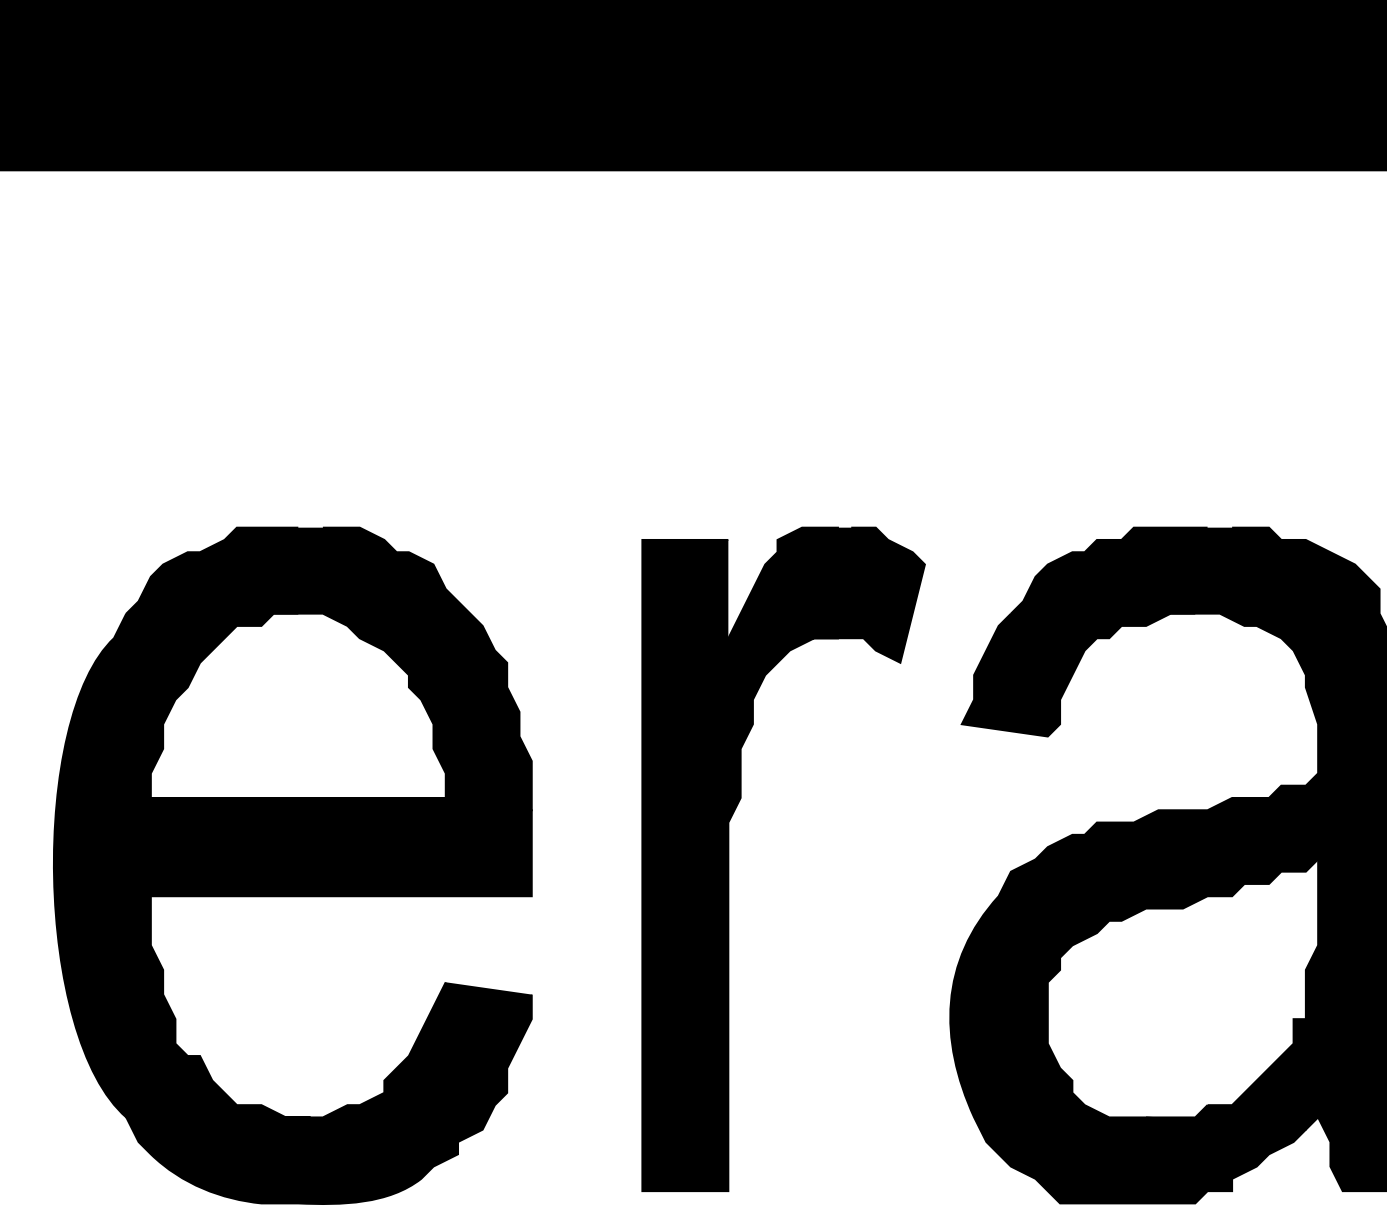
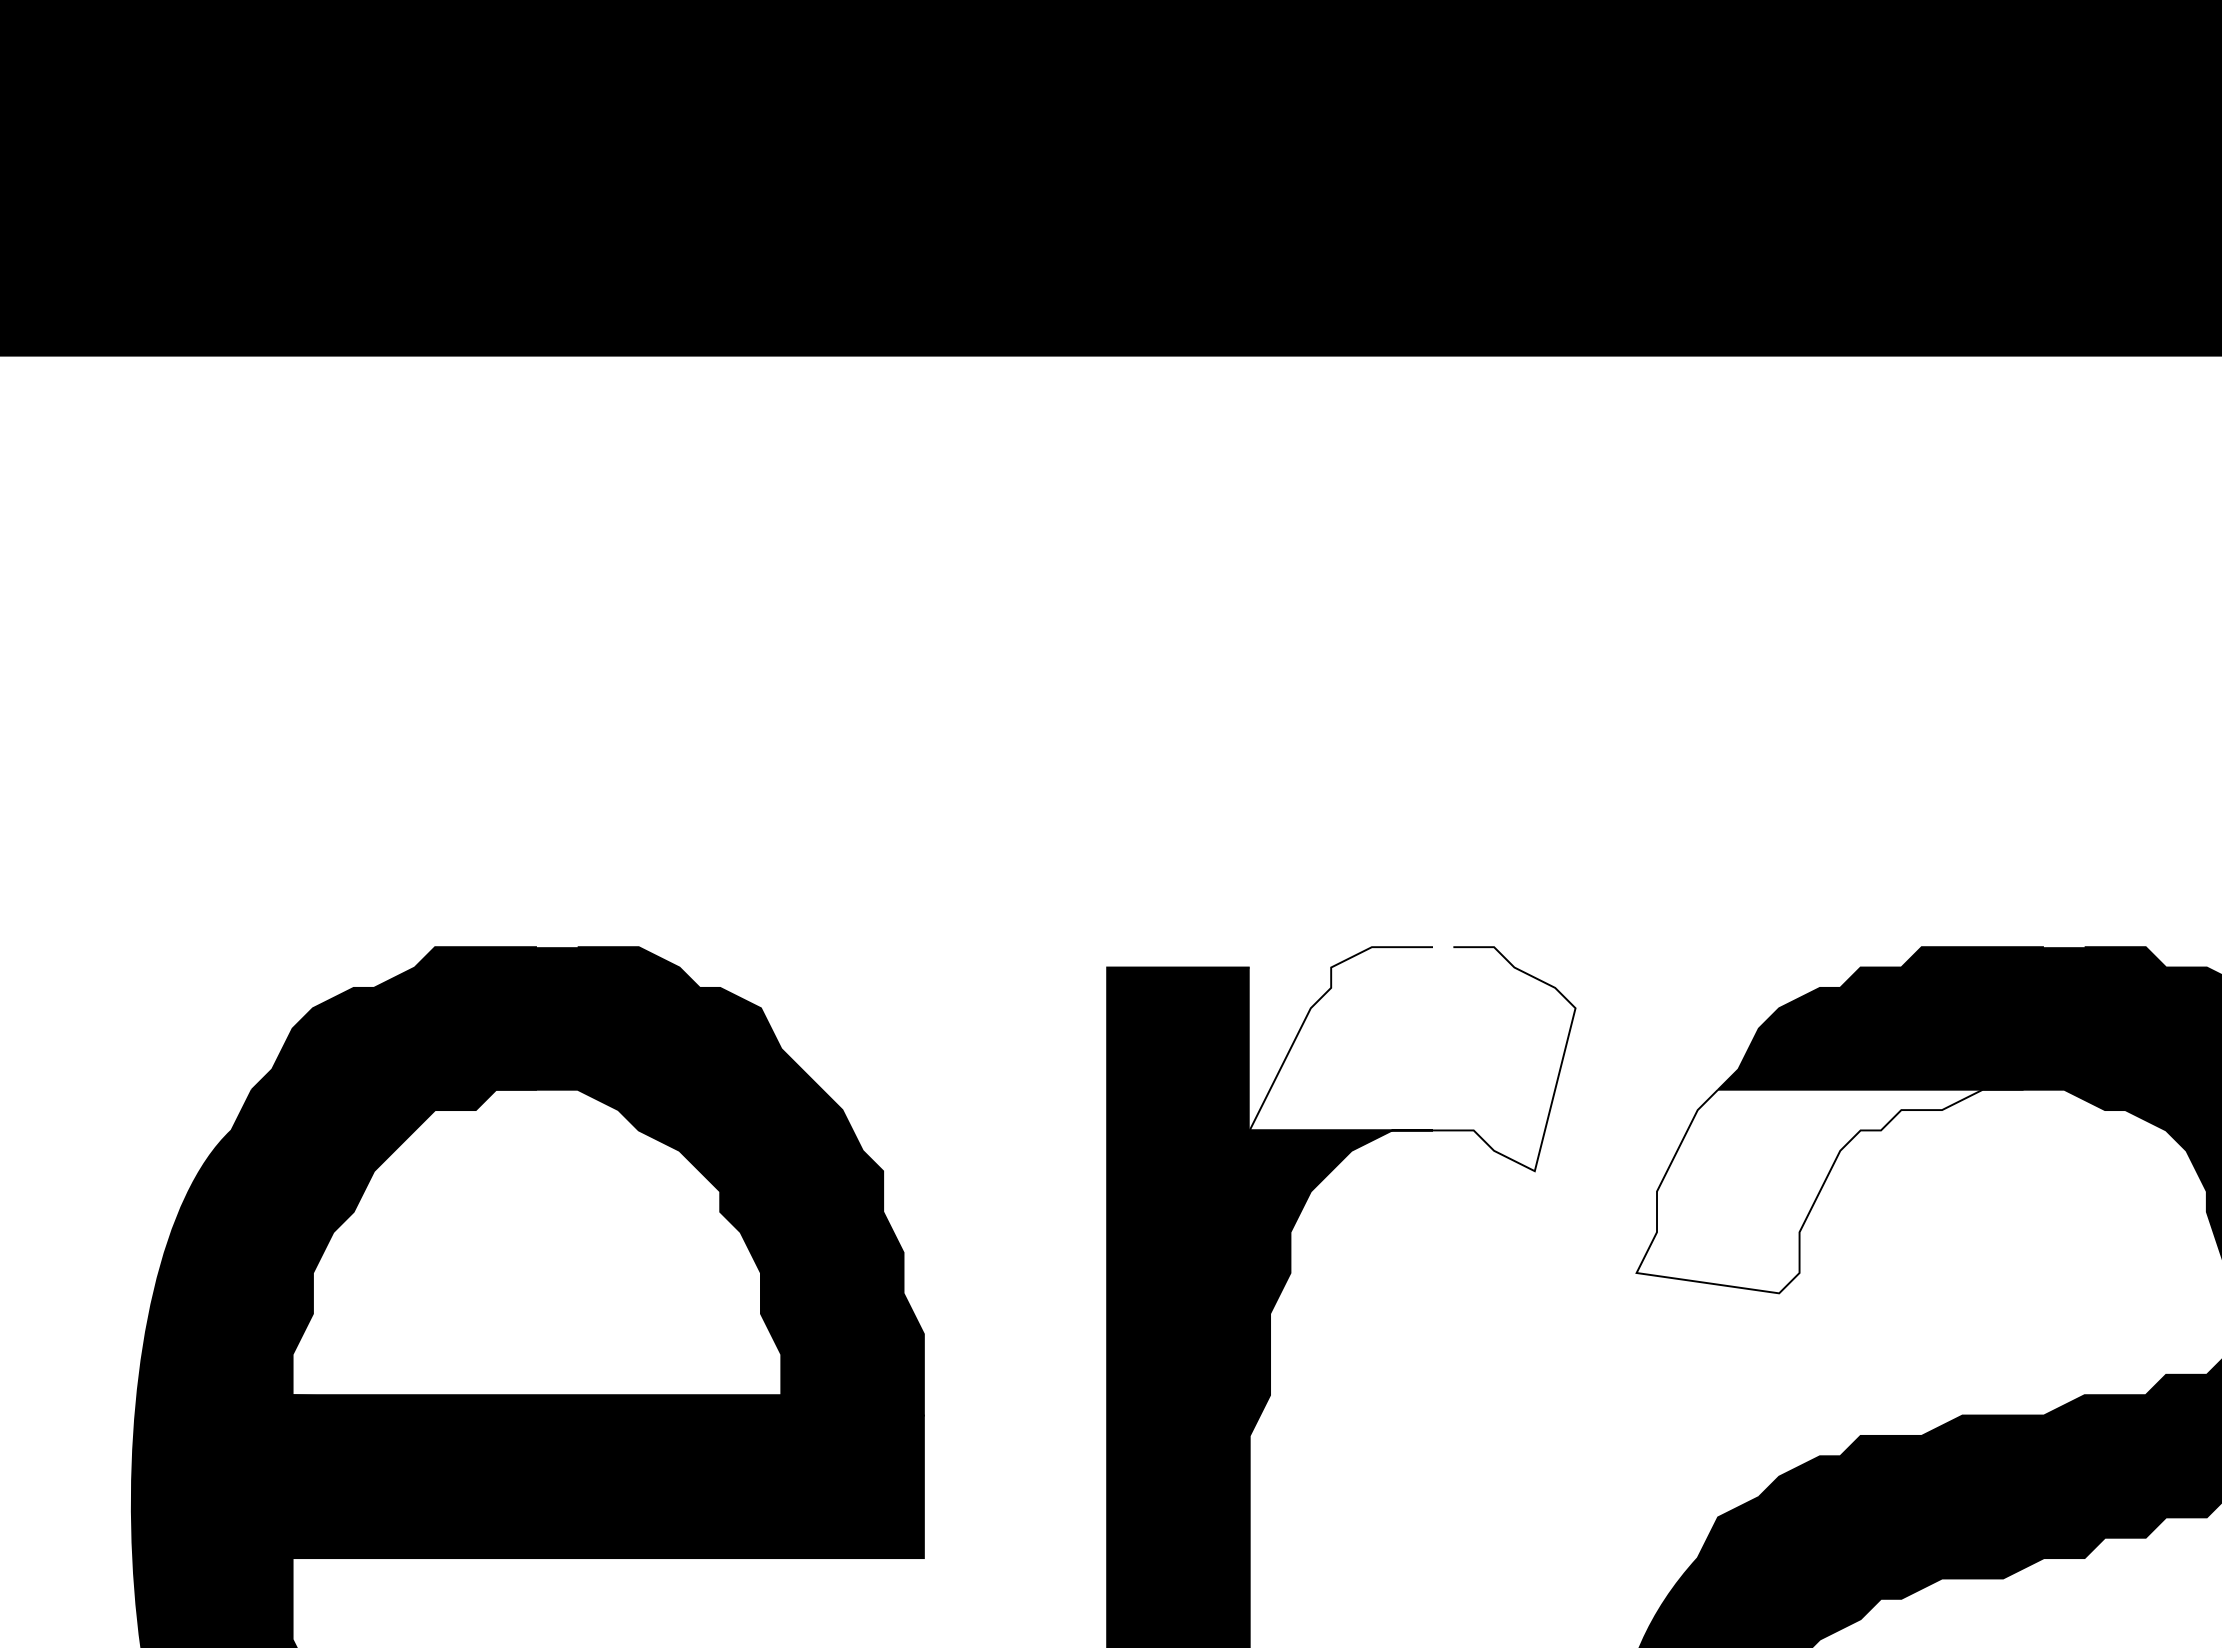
fill: (826, 594) -> (1412, 1057), removed
fill: (1078, 674) -> (1830, 1190), removed

